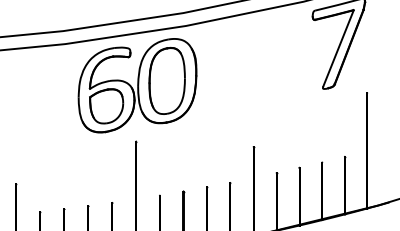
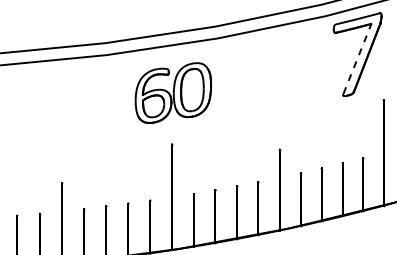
line: (338, 47) -> (357, 58), solid -> dashed
part: (137, 84) -> (173, 92), size x0.7

